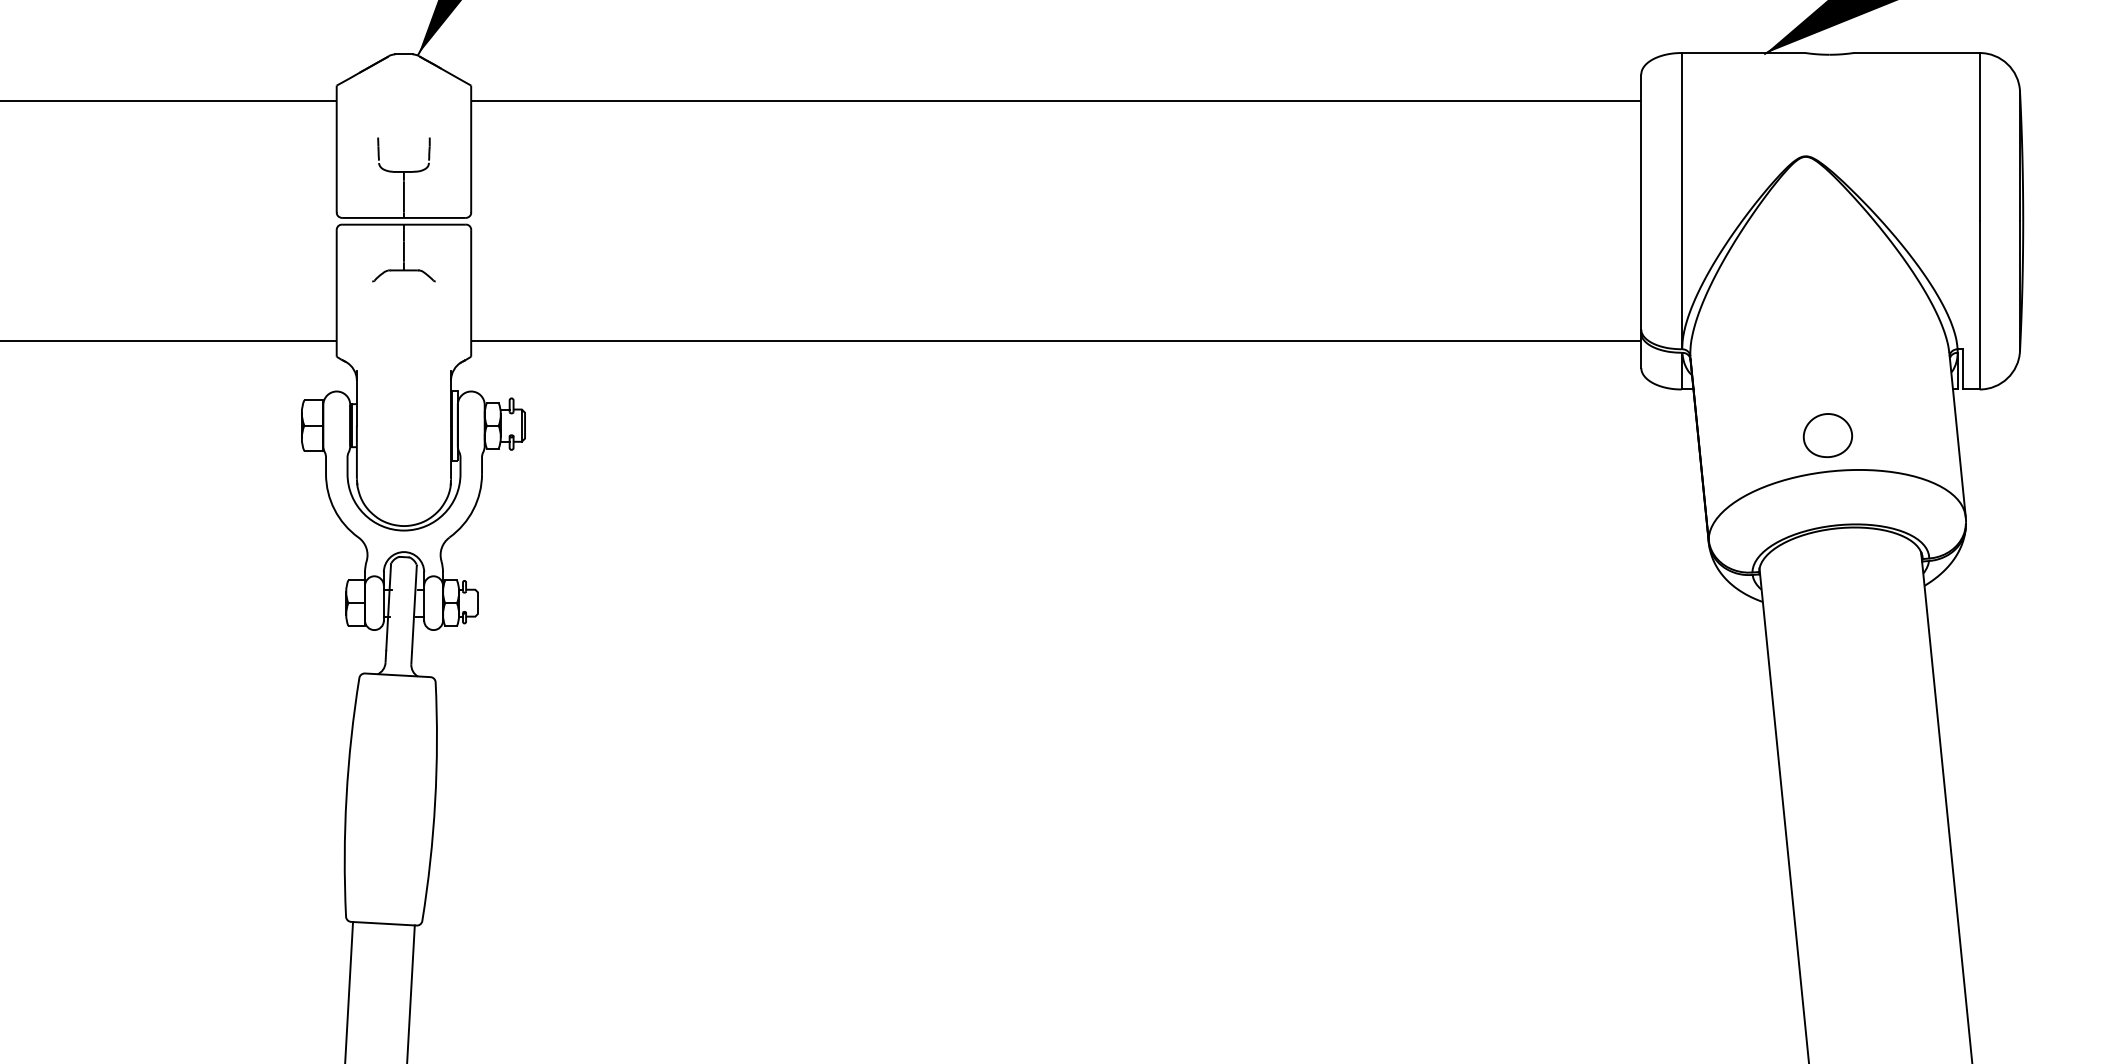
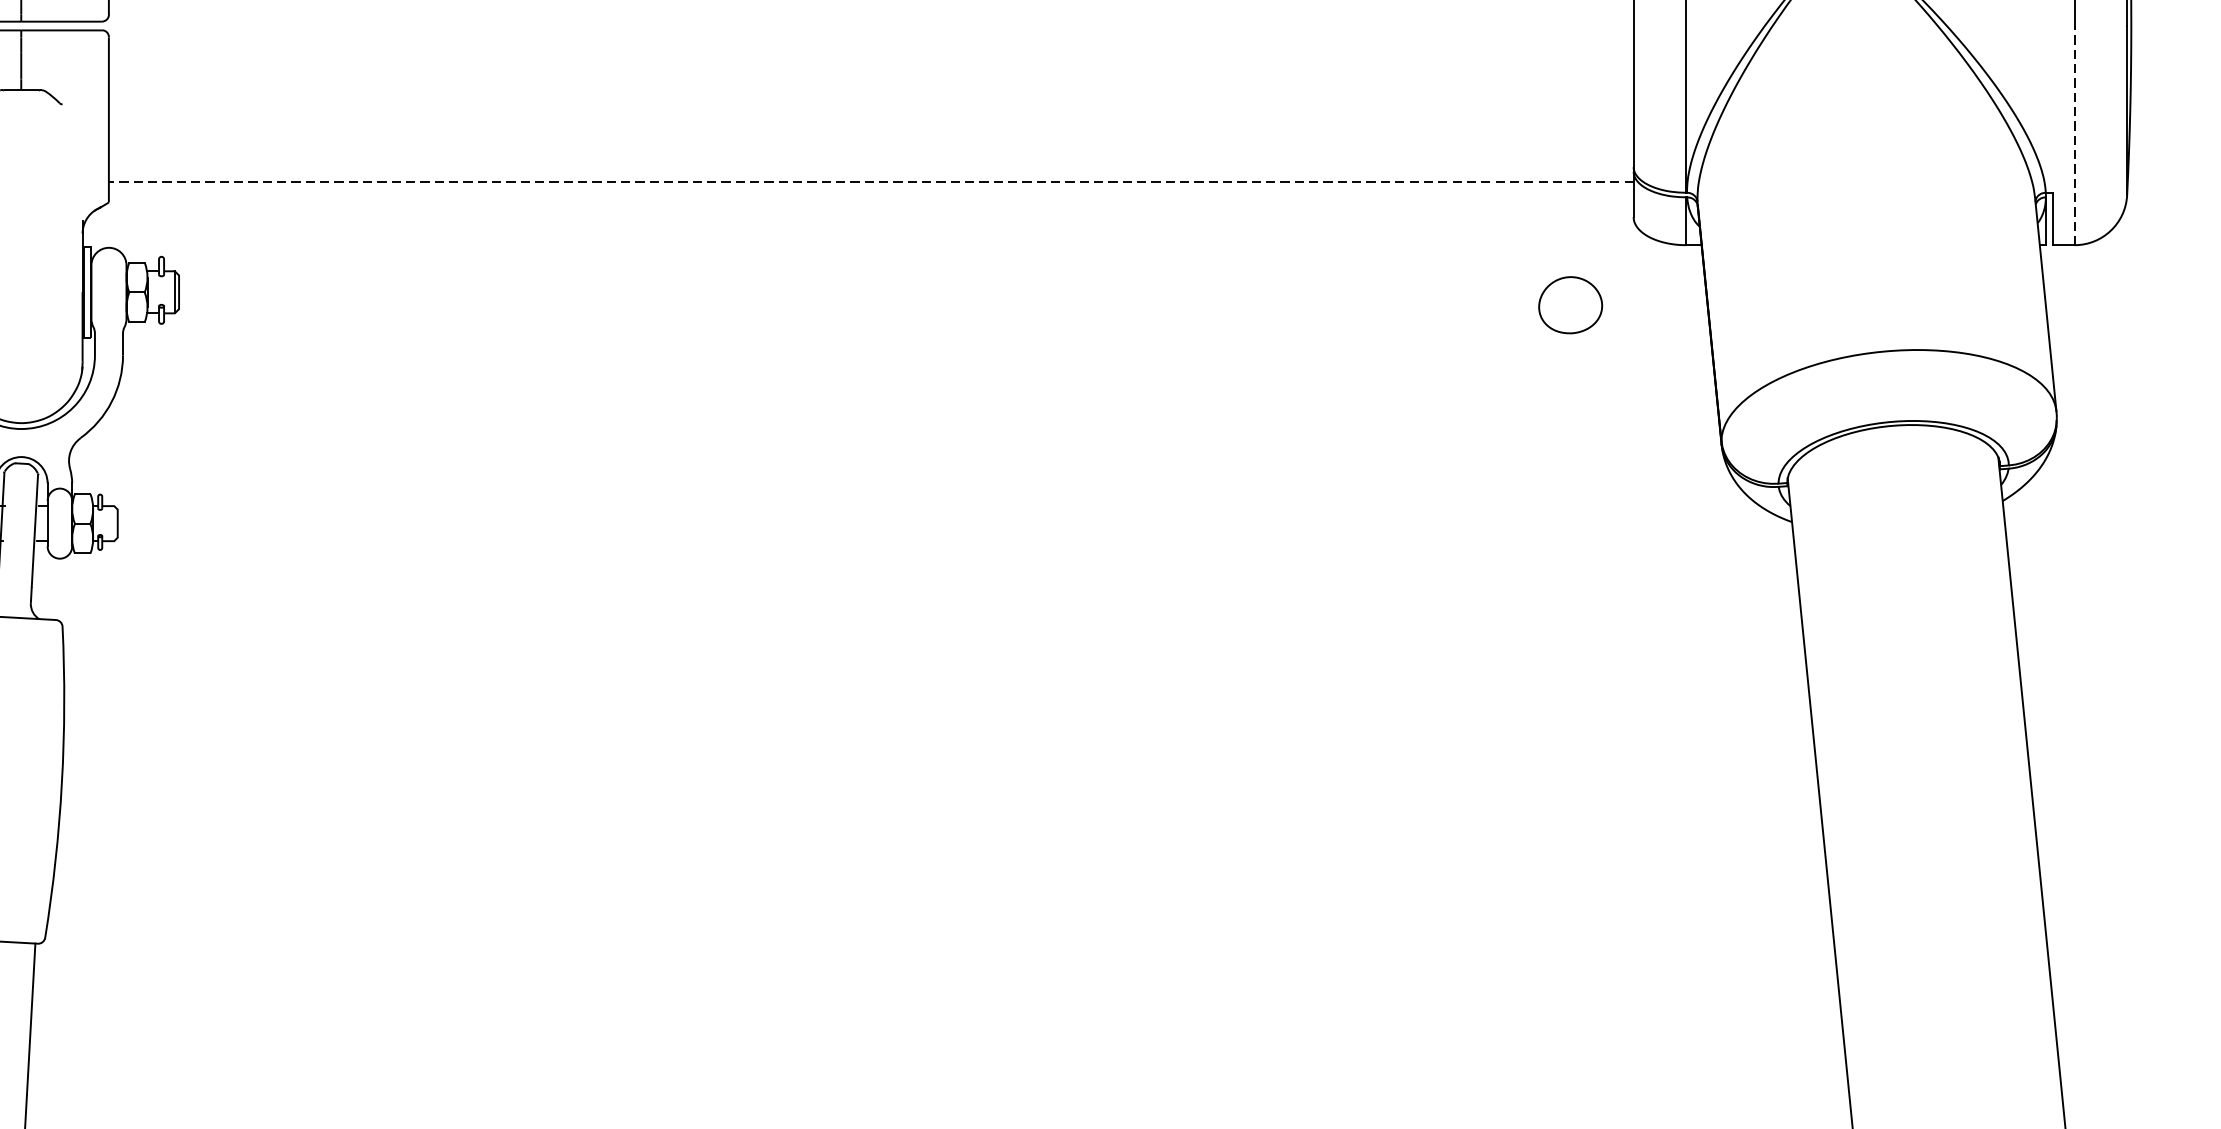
line: (1979, 304) -> (2074, 134), solid -> dashed
line: (1055, 341) -> (870, 182), solid -> dashed
part: (1827, 435) -> (1570, 305), moved

